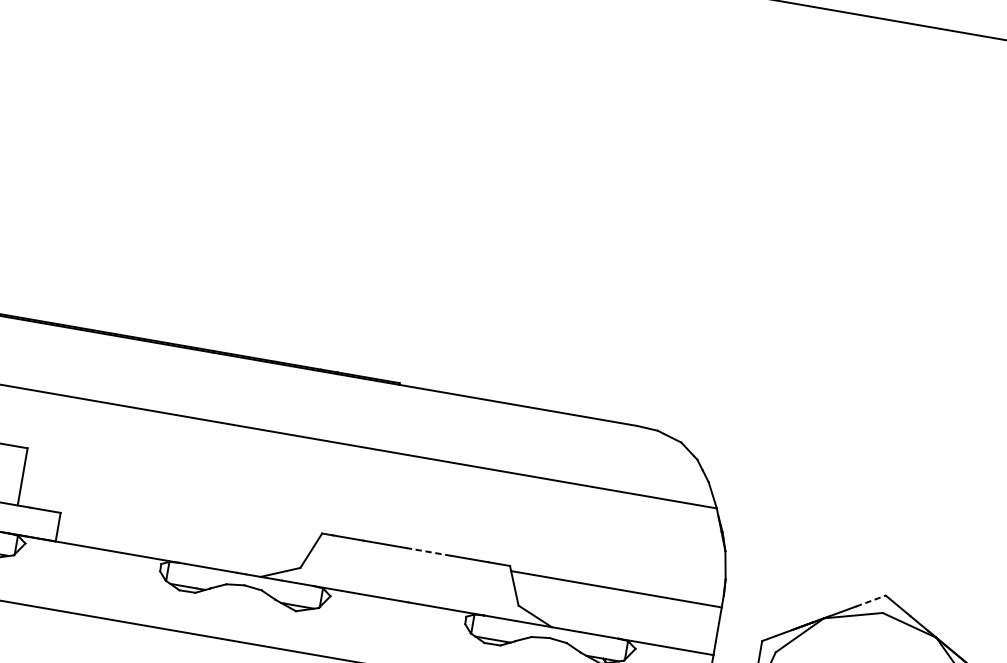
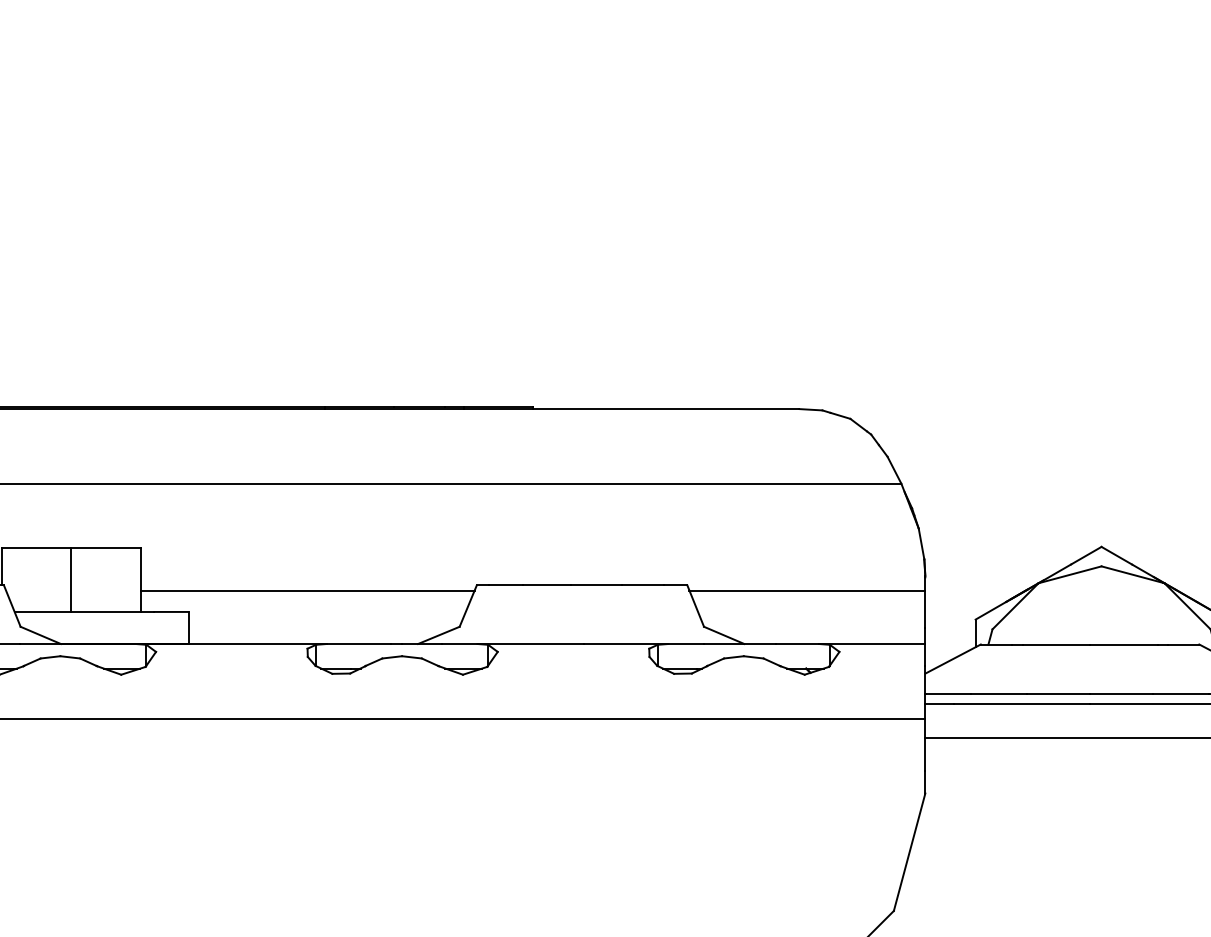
line: (170, 512) -> (307, 590), added
line: (428, 552) -> (595, 585), dashed -> solid
line: (871, 600) -> (1086, 555), dashed -> solid

